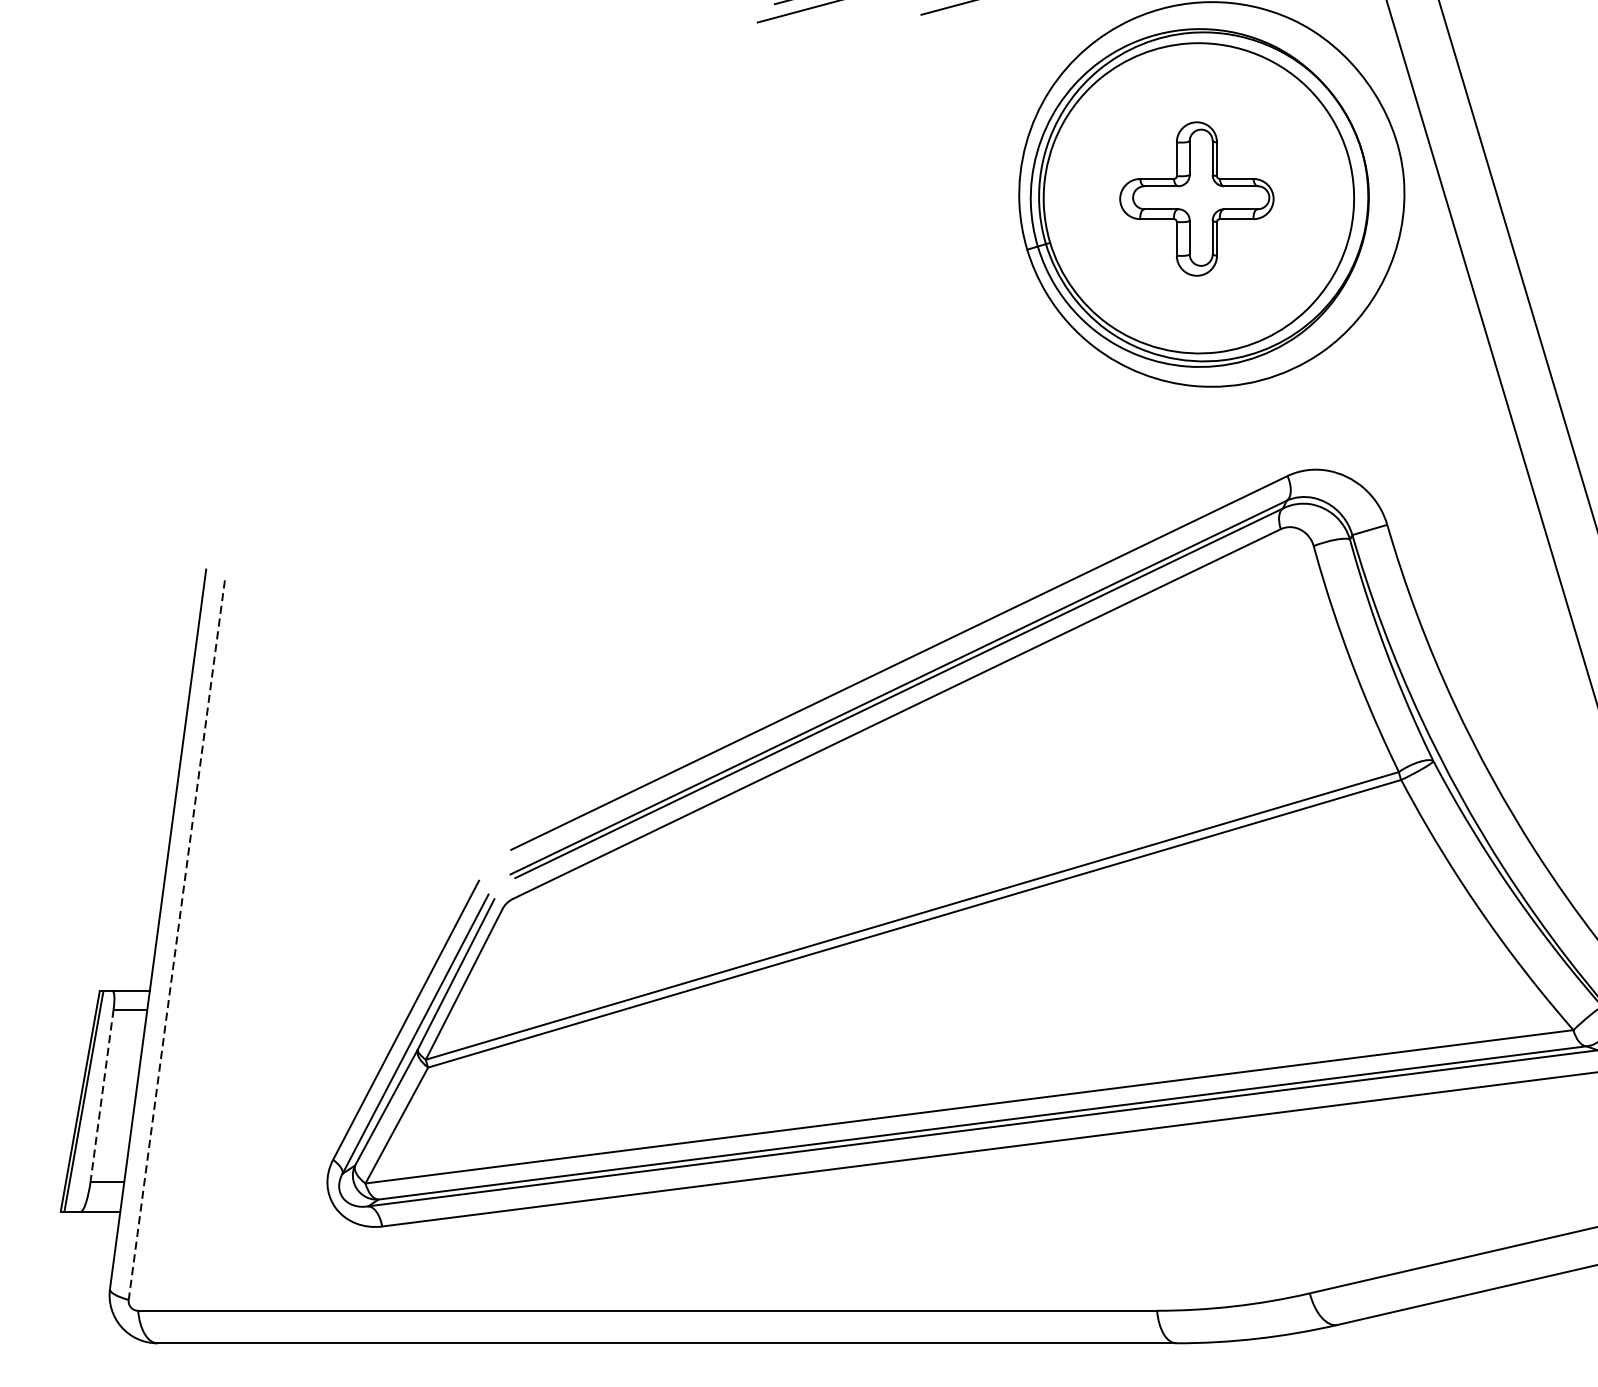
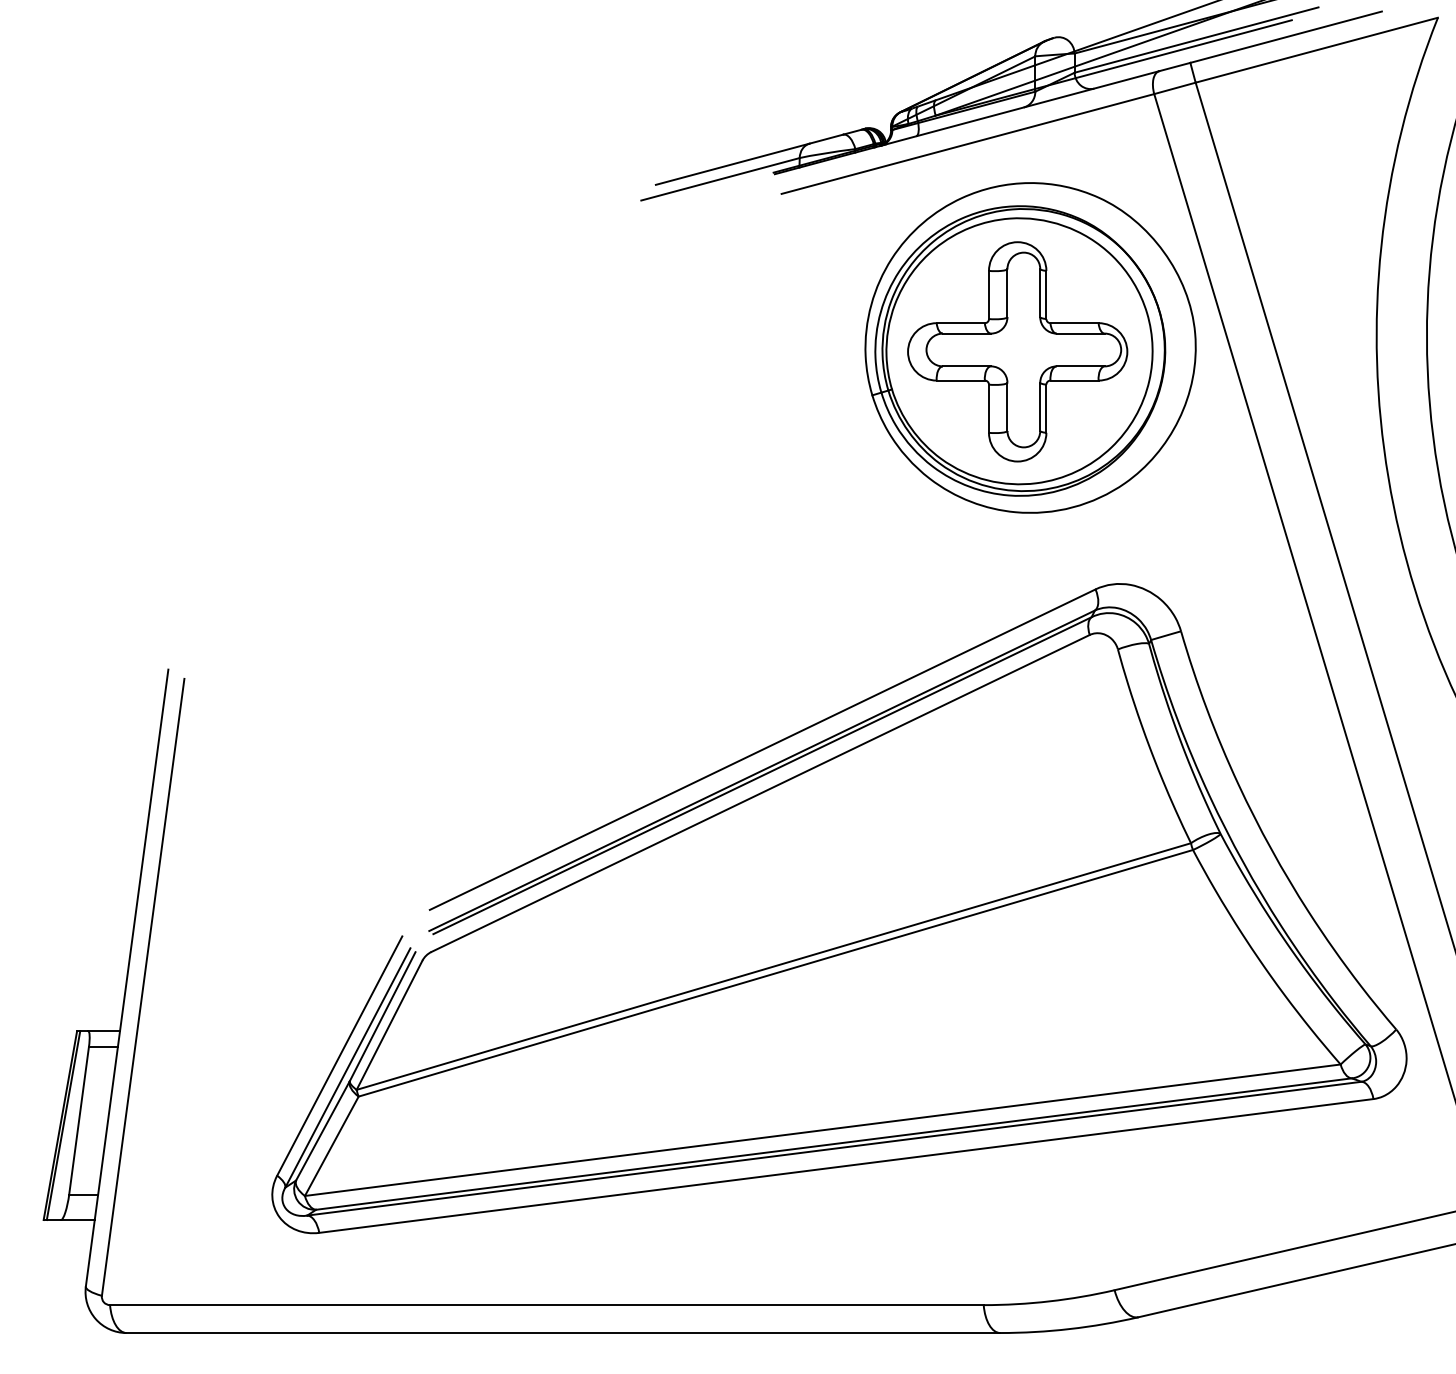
part: (1196, 198) -> (1017, 351), size x1.67
line: (177, 940) -> (143, 987), dashed -> solid
line: (102, 1095) -> (79, 1120), dashed -> solid

